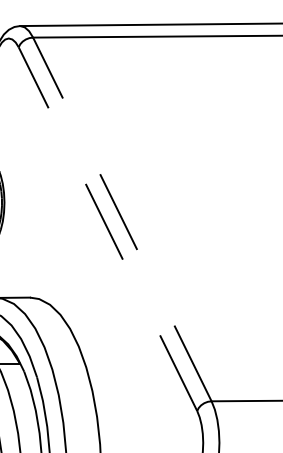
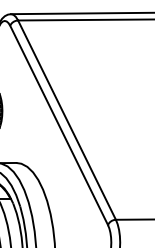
line: (123, 220) -> (67, 120), dashed -> solid
line: (108, 229) -> (59, 125), dashed -> solid

